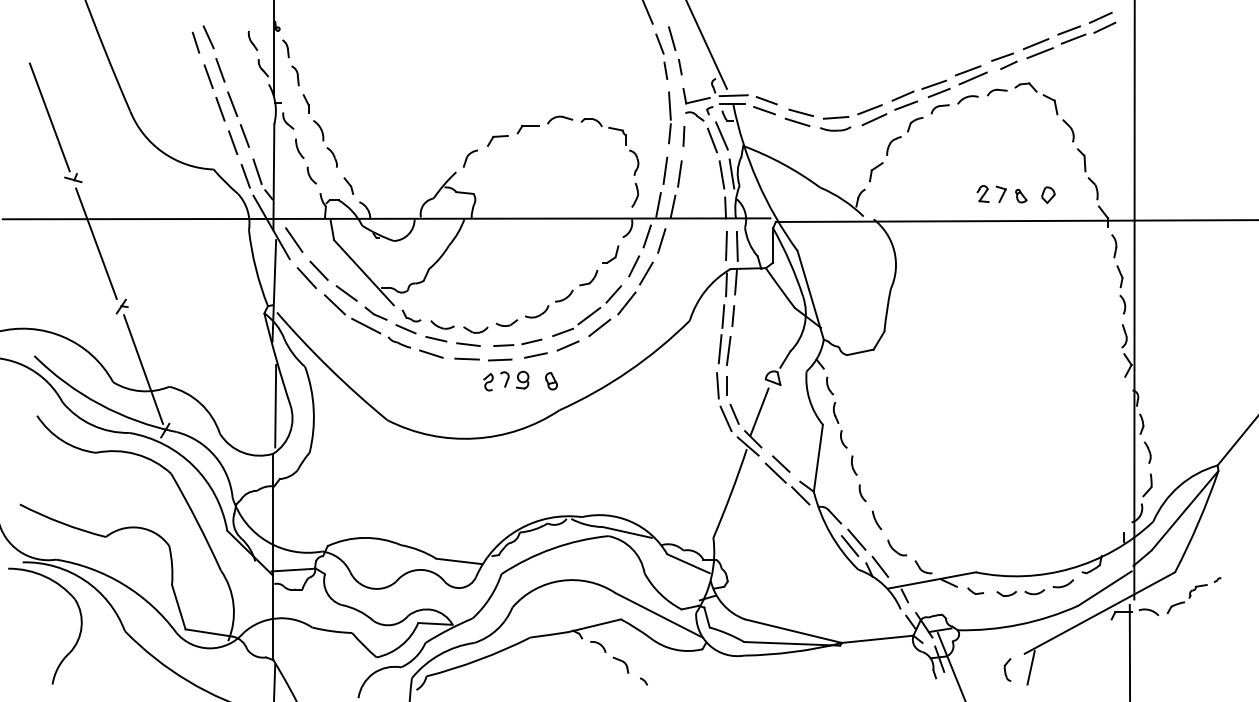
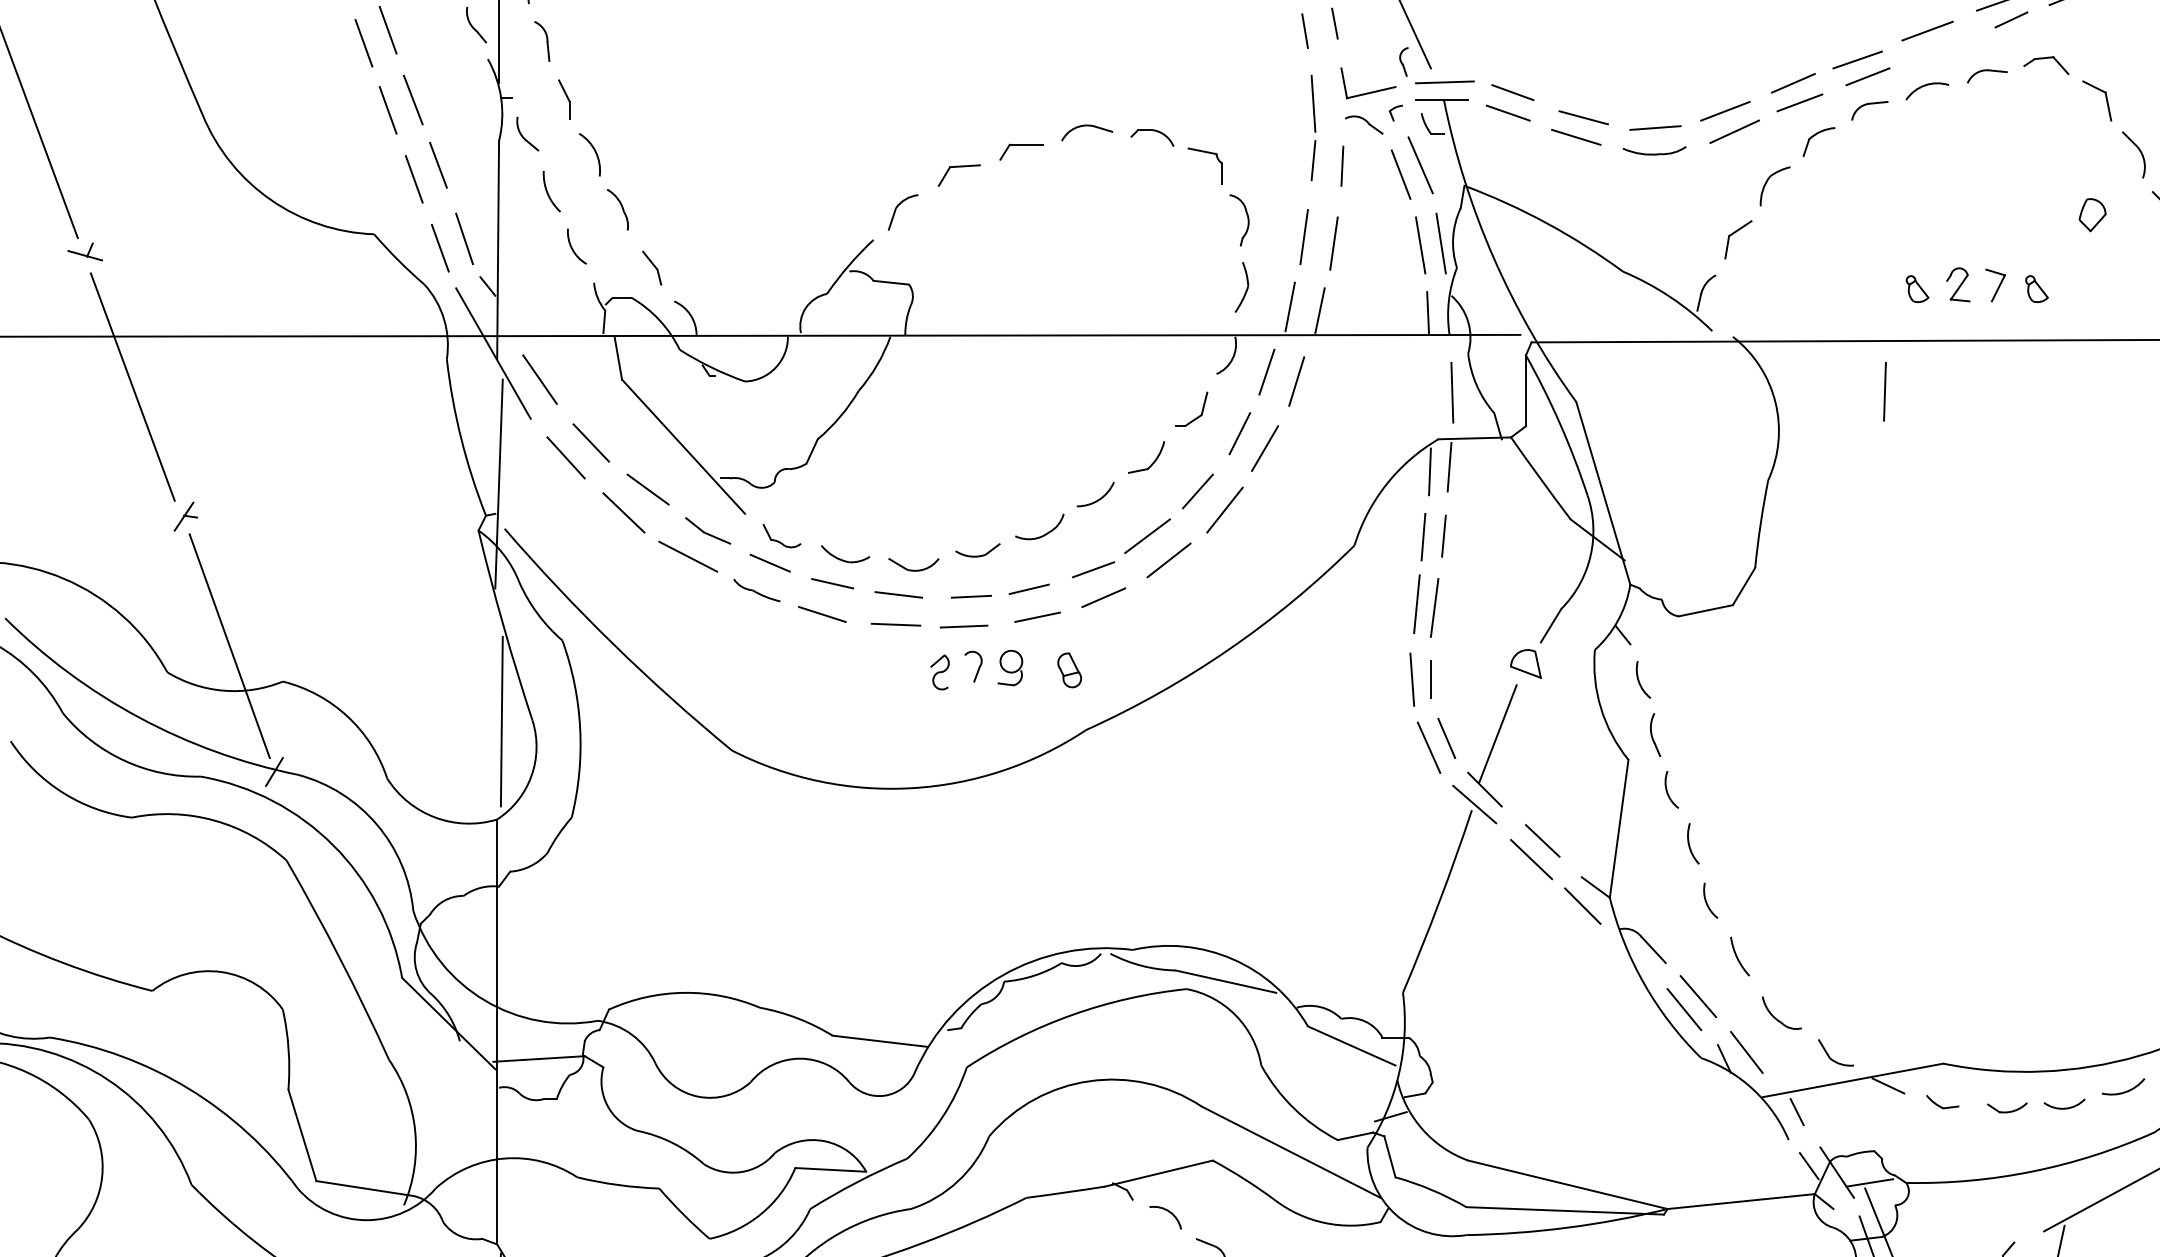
line: (972, 78) -> (1936, 46), removed
part: (1048, 194) -> (2092, 213), moved
part: (963, 196) -> (1917, 289), added
line: (726, 245) -> (1884, 390), moved

